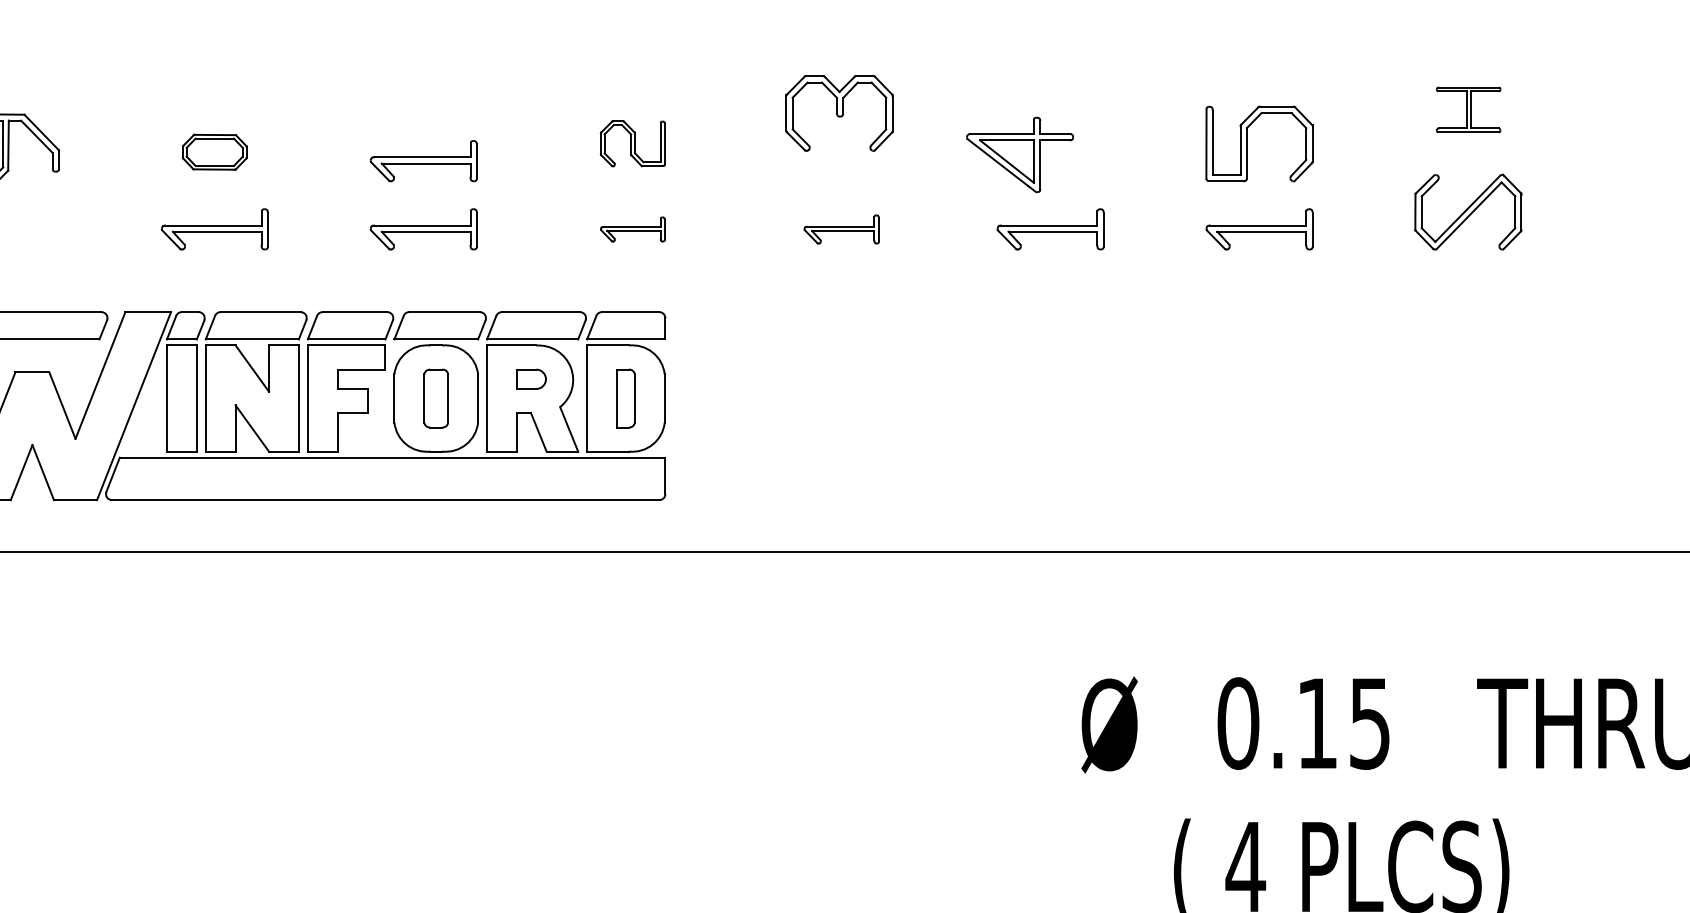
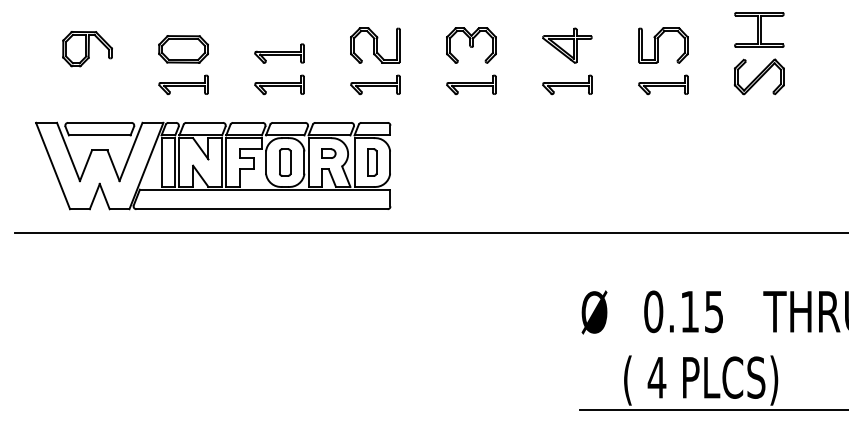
part: (1468, 108) -> (759, 29), size x1.67
part: (839, 113) -> (471, 45), moved
part: (632, 143) -> (375, 45), size x1.67
part: (214, 152) -> (183, 49), size x1.67
part: (1020, 154) -> (567, 45), moved
part: (632, 228) -> (375, 84), size x1.67
part: (841, 228) -> (471, 84), size x1.43

